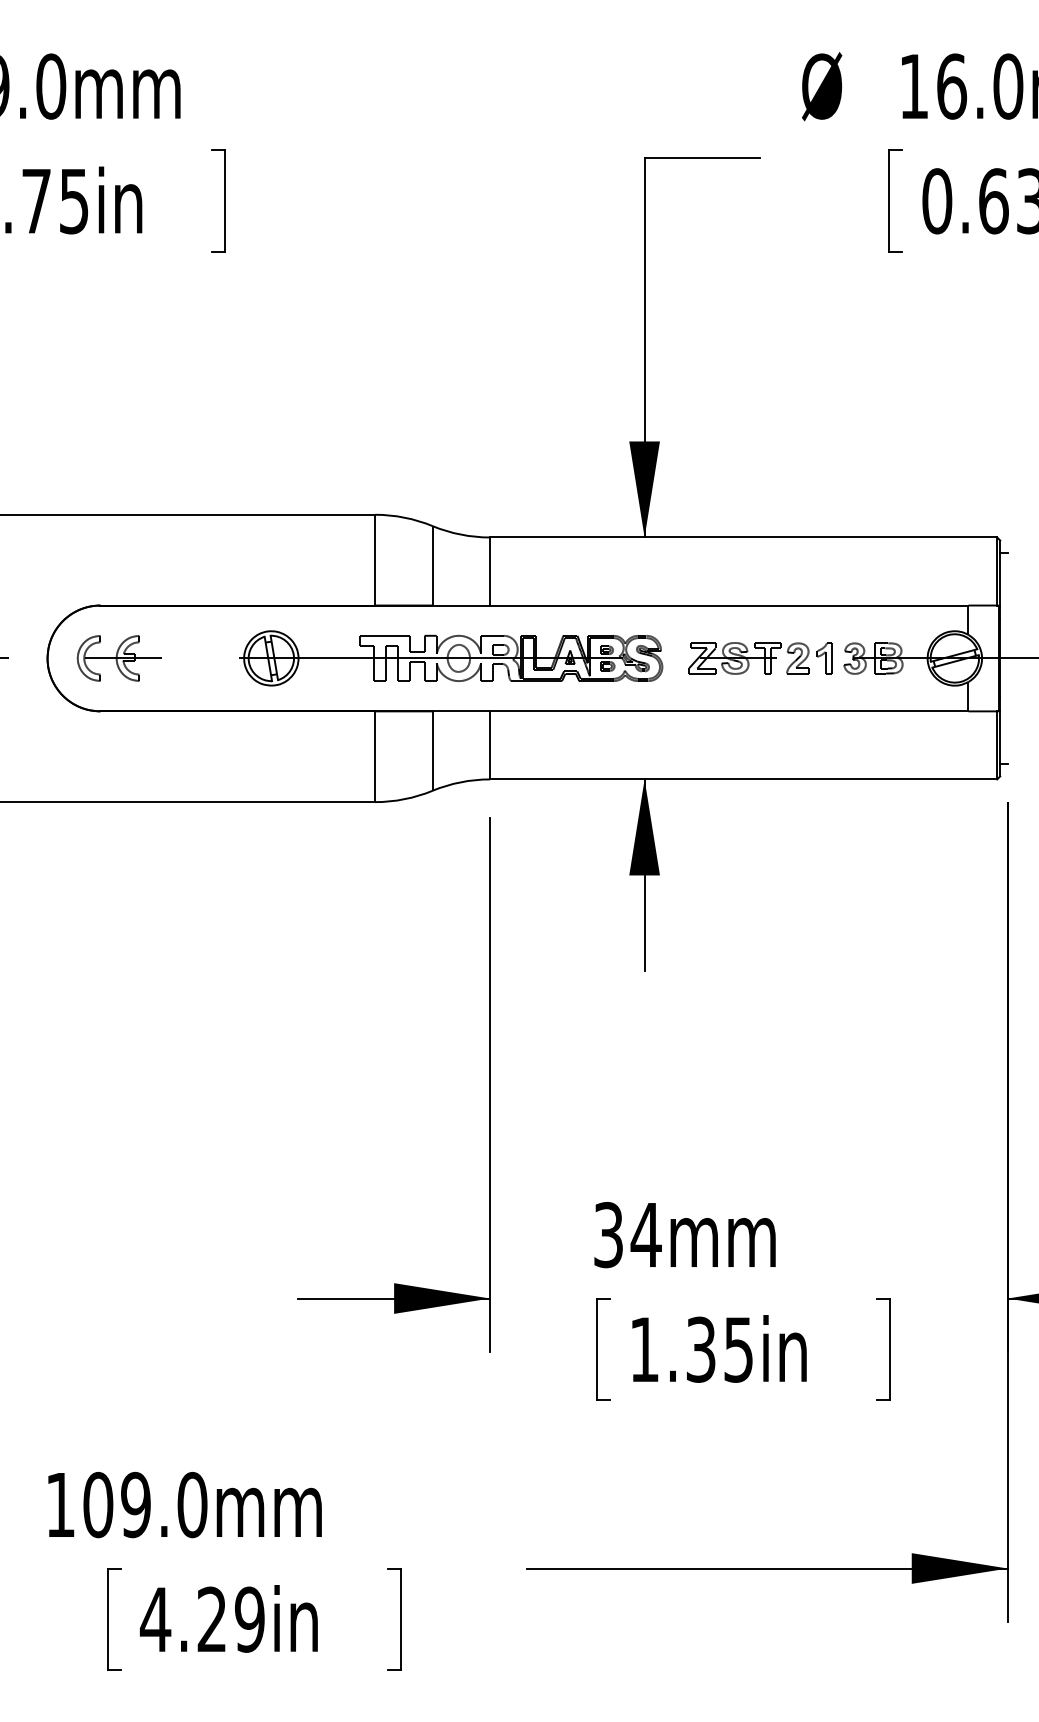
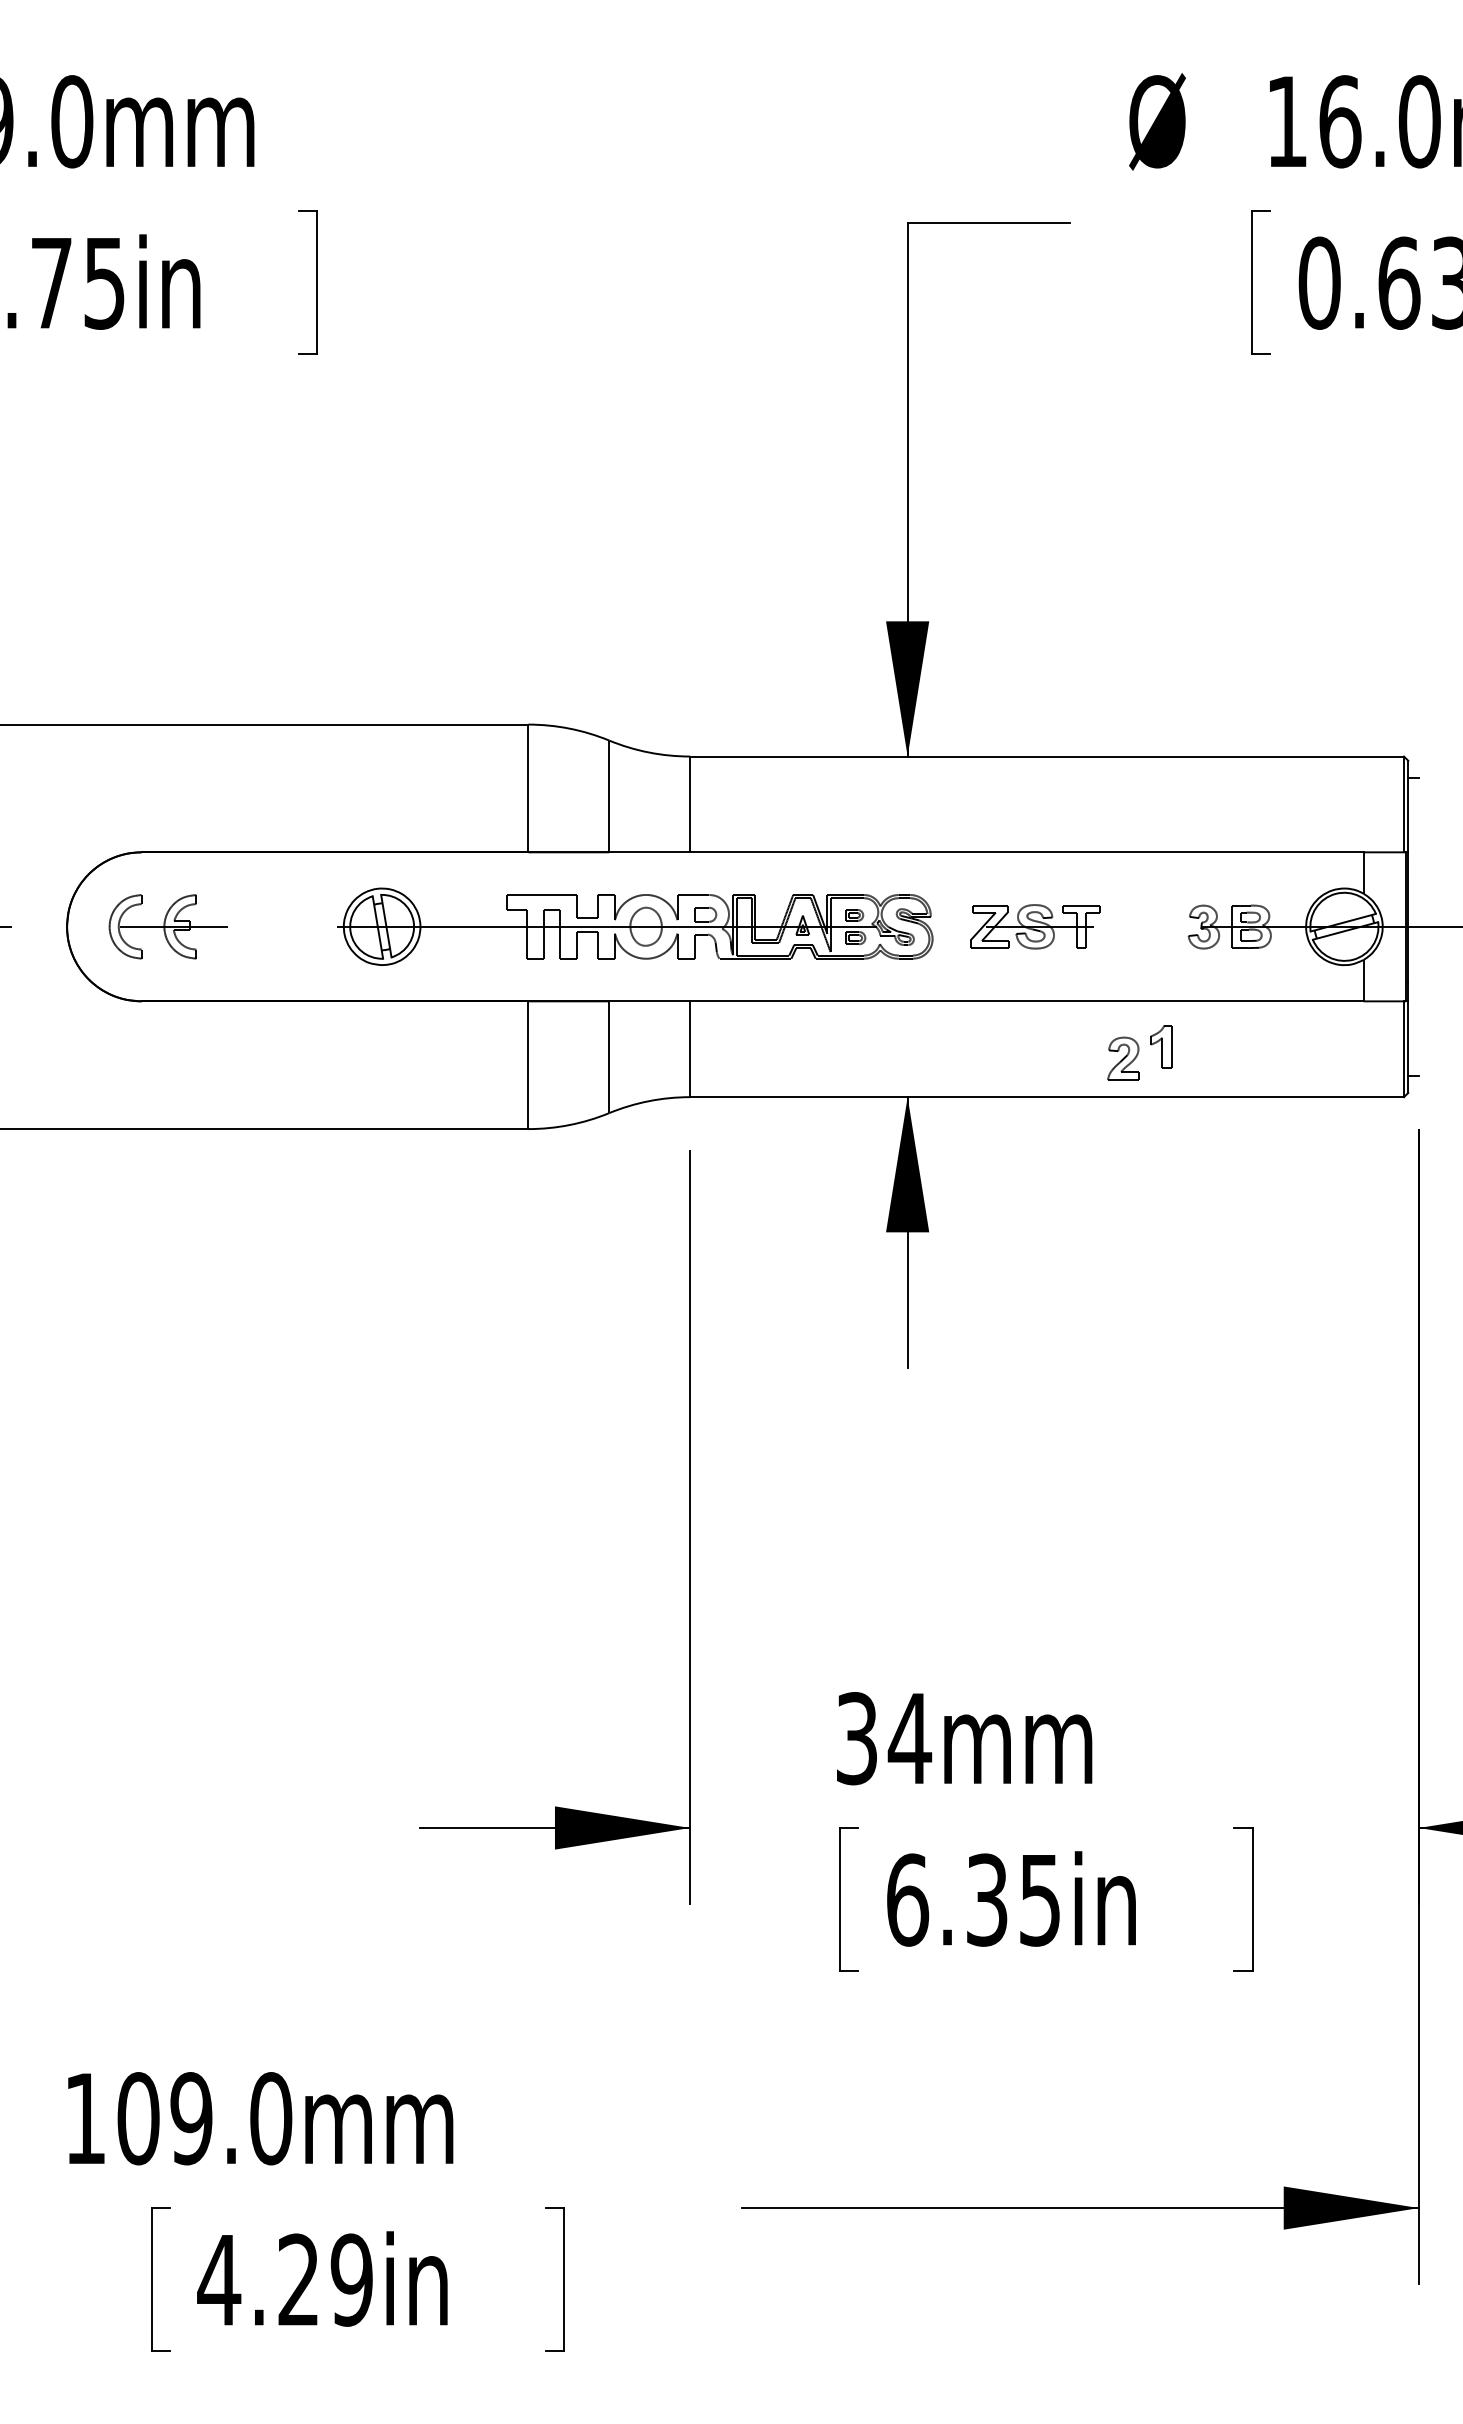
part: (797, 658) -> (1123, 1058), moved
part: (824, 658) -> (1161, 1046), moved
text: (645, 1349) -> (908, 1899), 1.35in -> 6.35in

